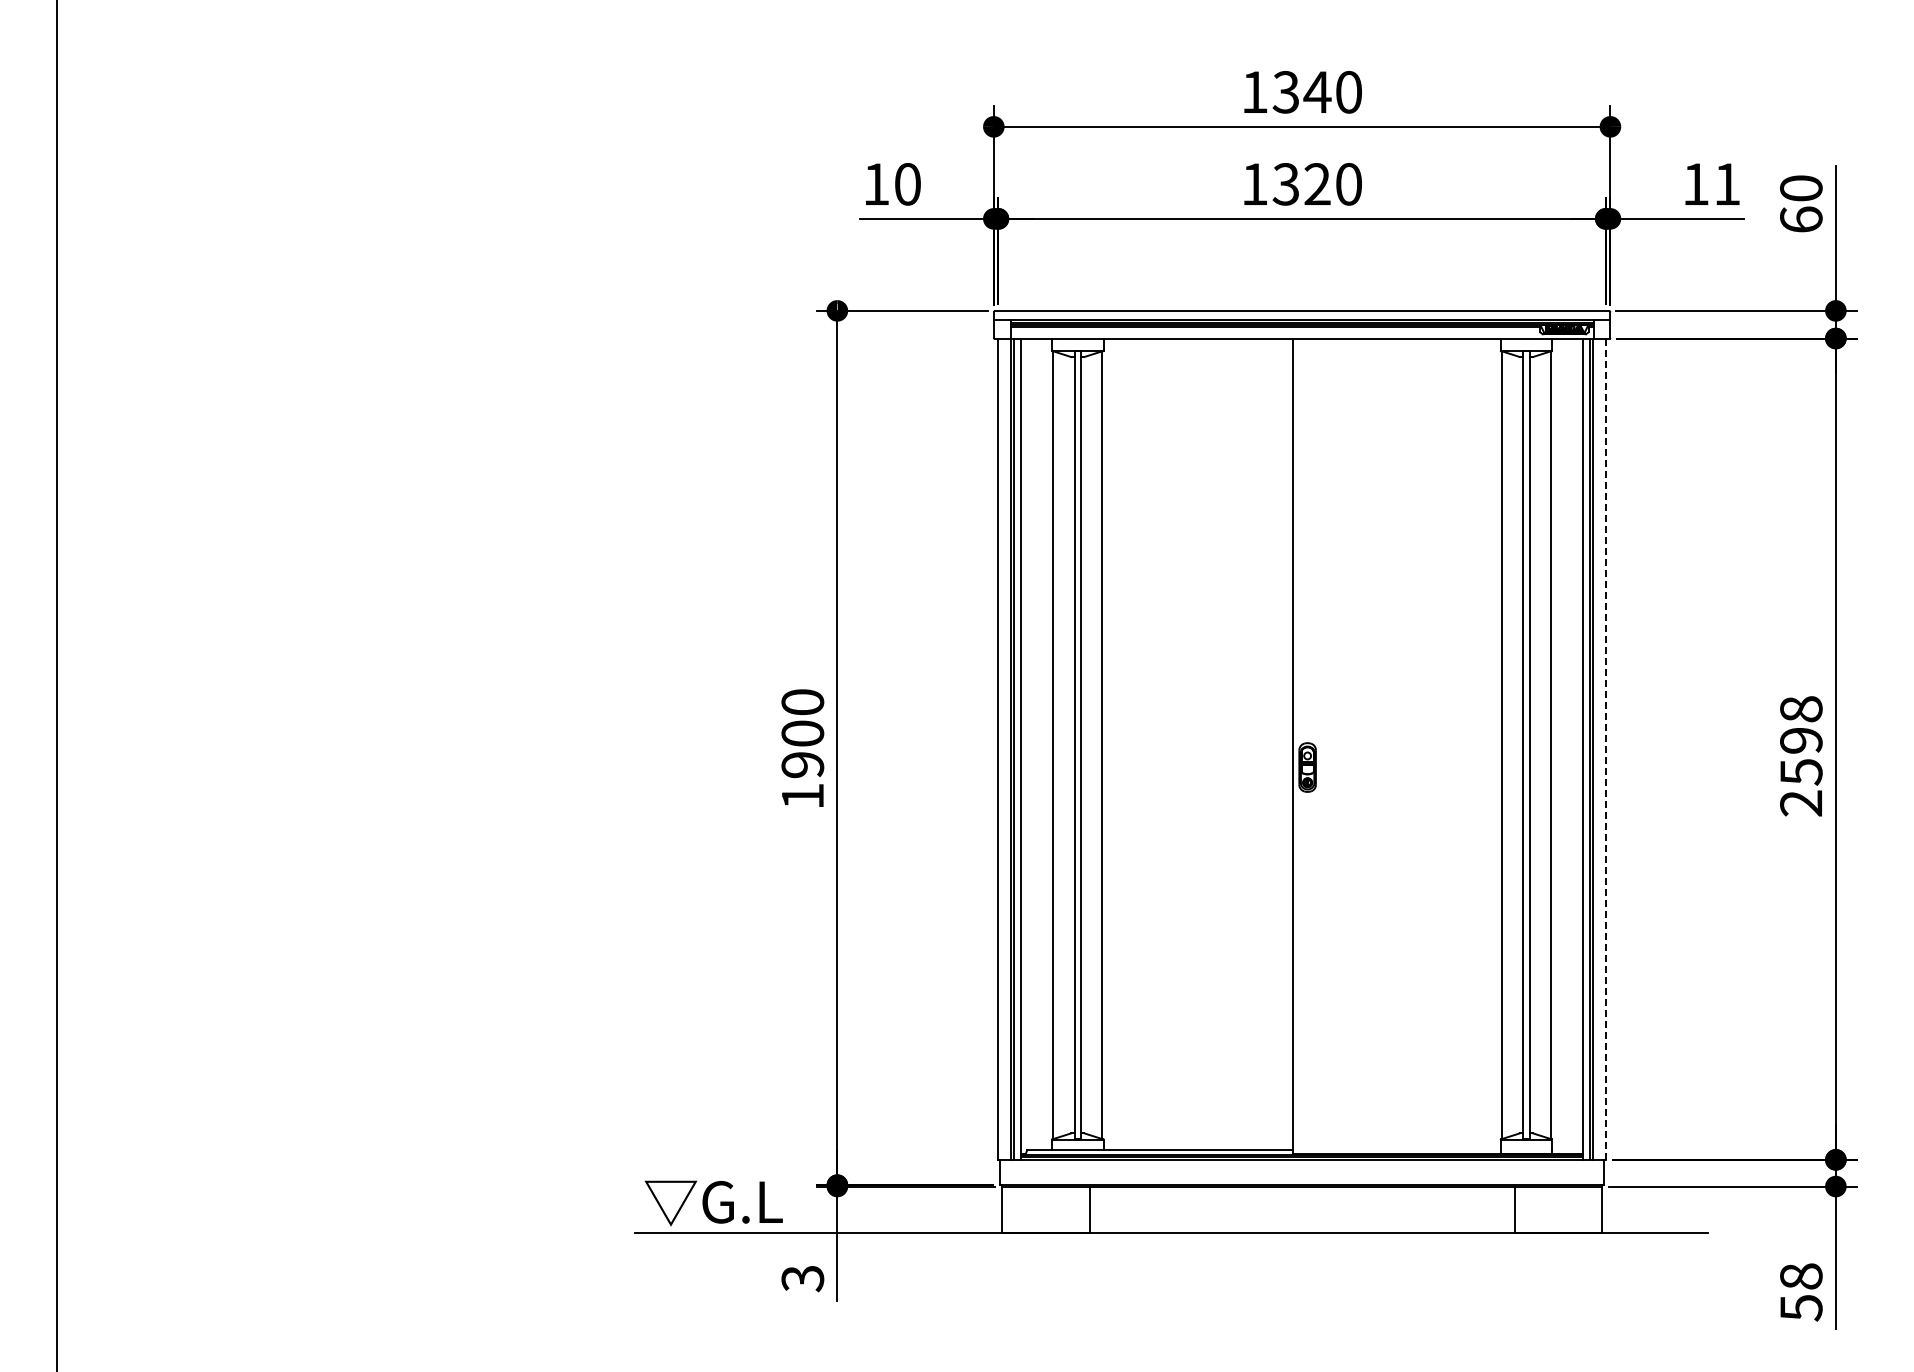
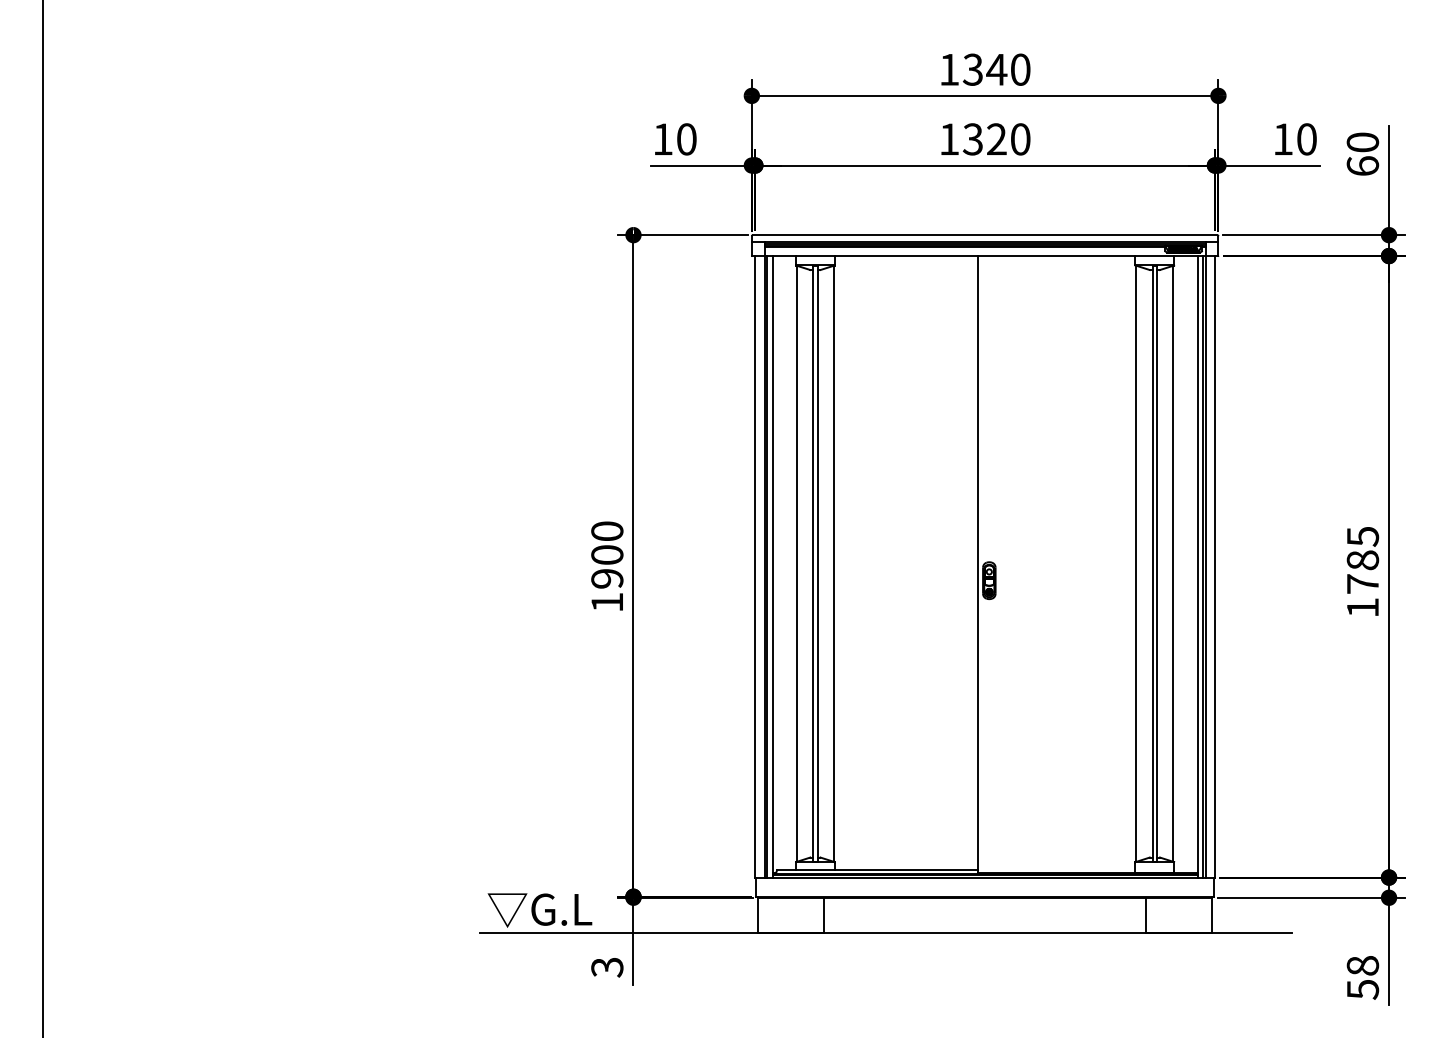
text: (1727, 184) -> (1307, 139), 11 -> 10
line: (1605, 749) -> (1214, 567), dashed -> solid
text: (1801, 756) -> (1363, 572), 2598 -> 1785

